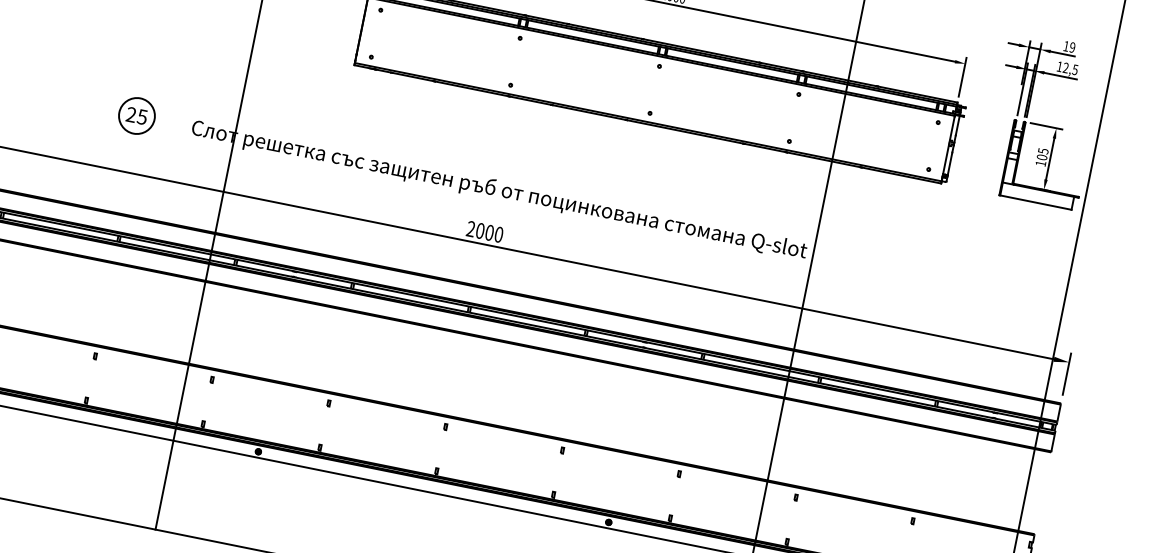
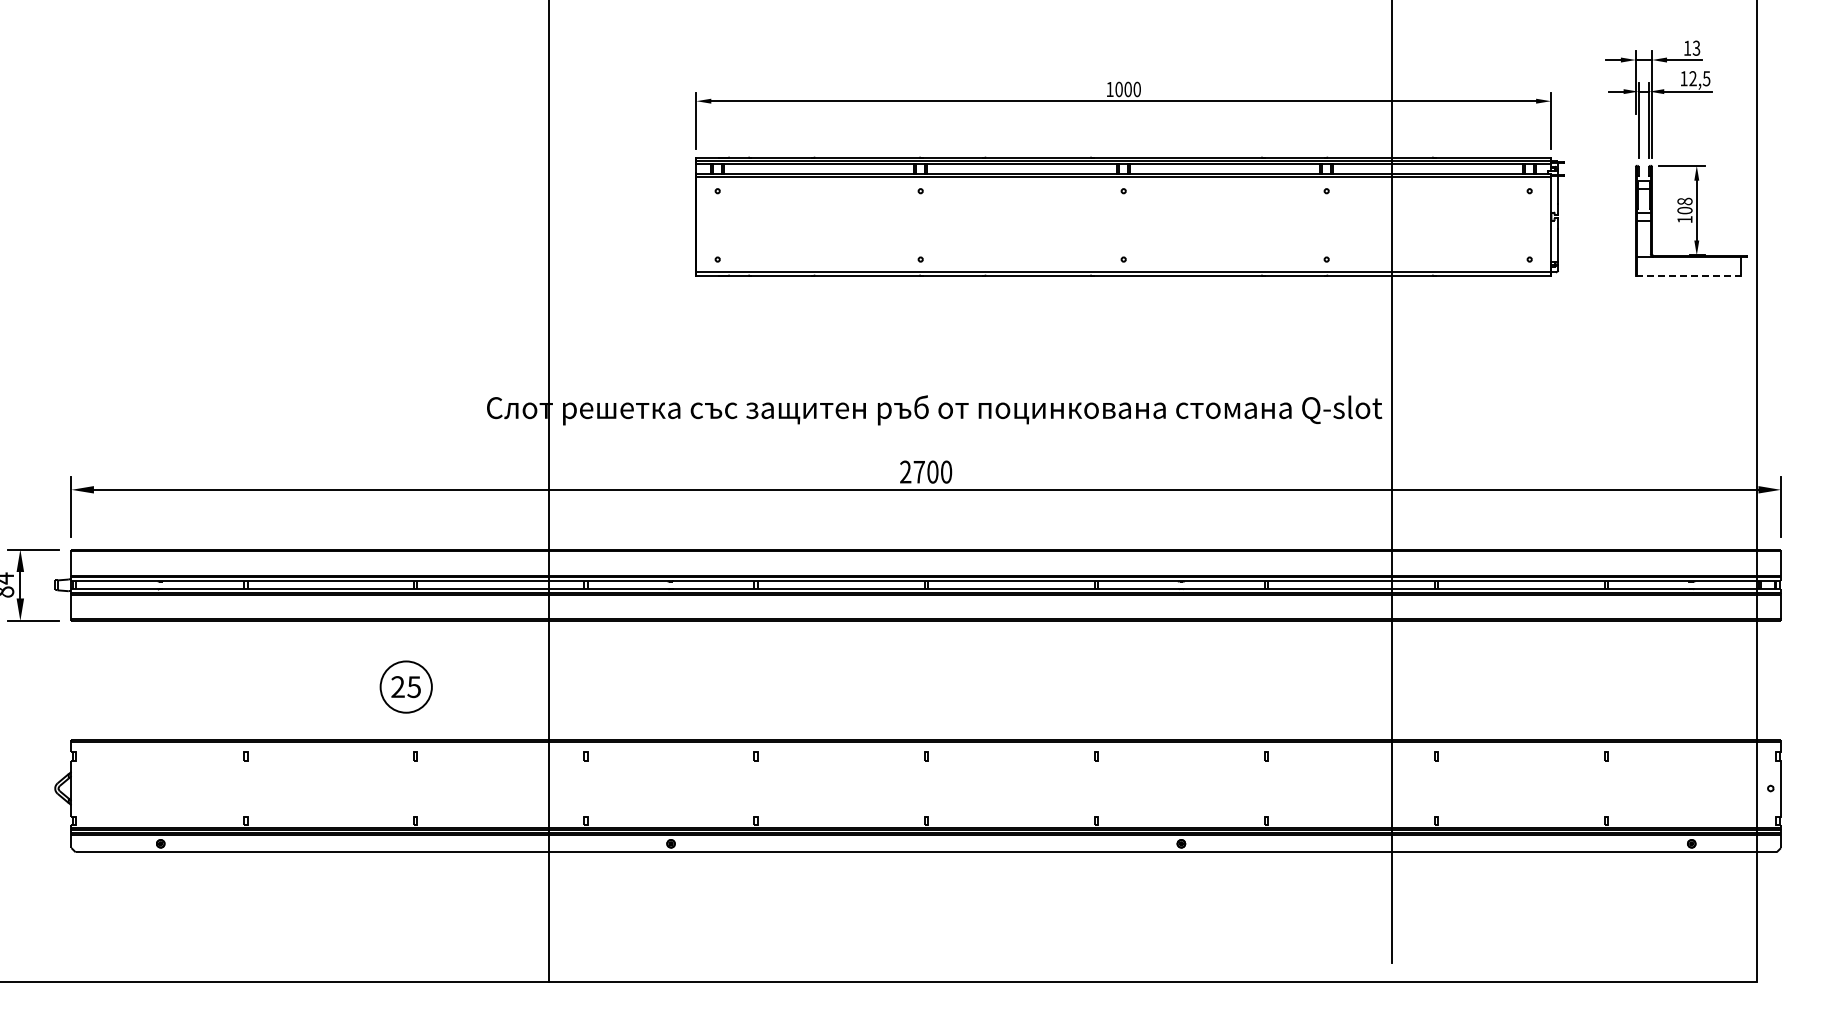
text: (1072, 47) -> (1696, 48), 19 -> 13
part: (136, 115) -> (405, 686), moved
text: (1043, 151) -> (1684, 201), 105 -> 108
line: (1035, 202) -> (1688, 275), solid -> dashed
text: (479, 230) -> (918, 471), 2000 -> 2700

